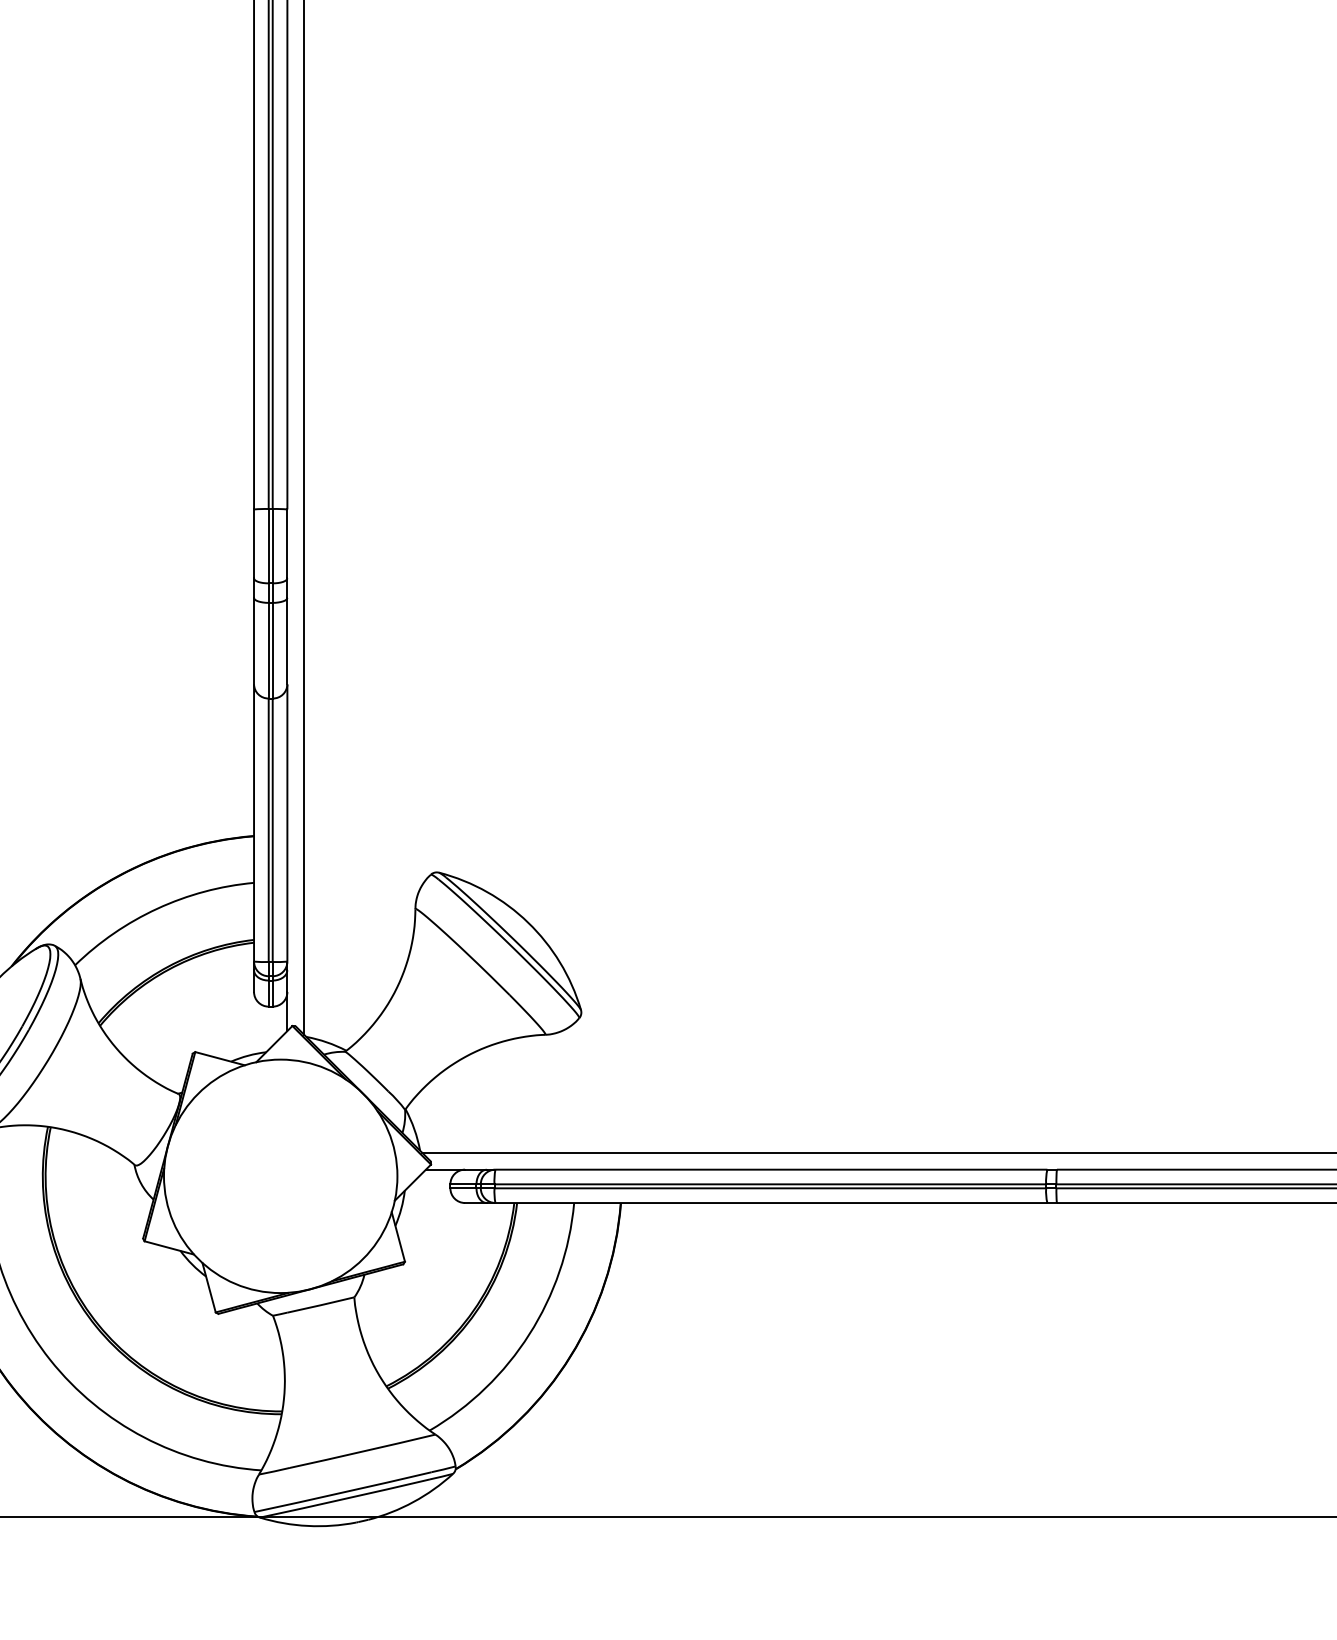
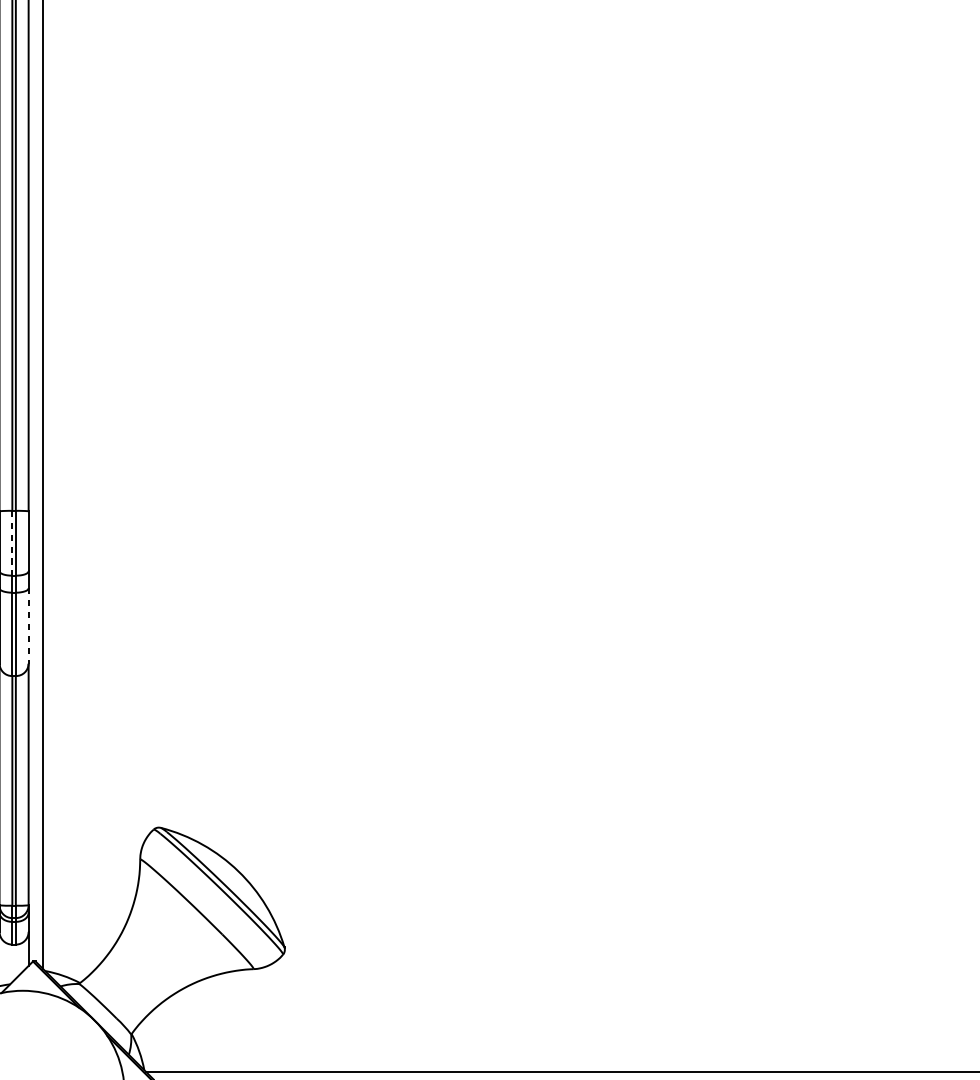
line: (268, 546) -> (12, 543), solid -> dashed
line: (287, 641) -> (28, 626), solid -> dashed

